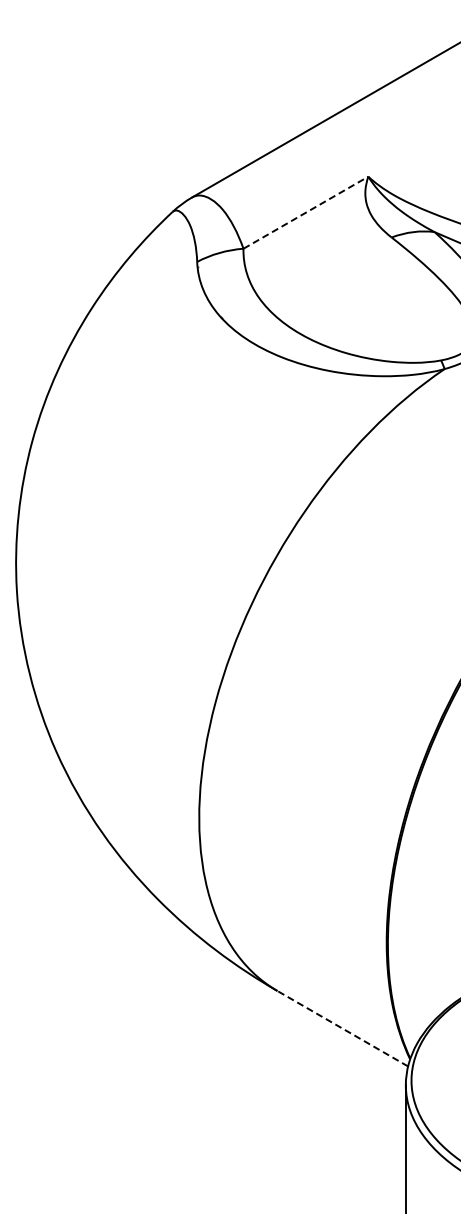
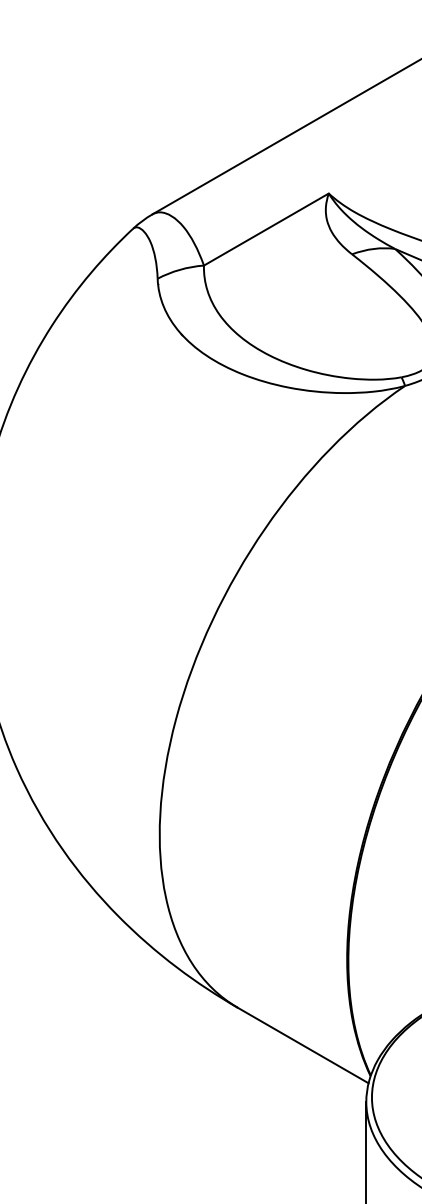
line: (306, 212) -> (266, 229), dashed -> solid
line: (342, 1028) -> (302, 1045), dashed -> solid

